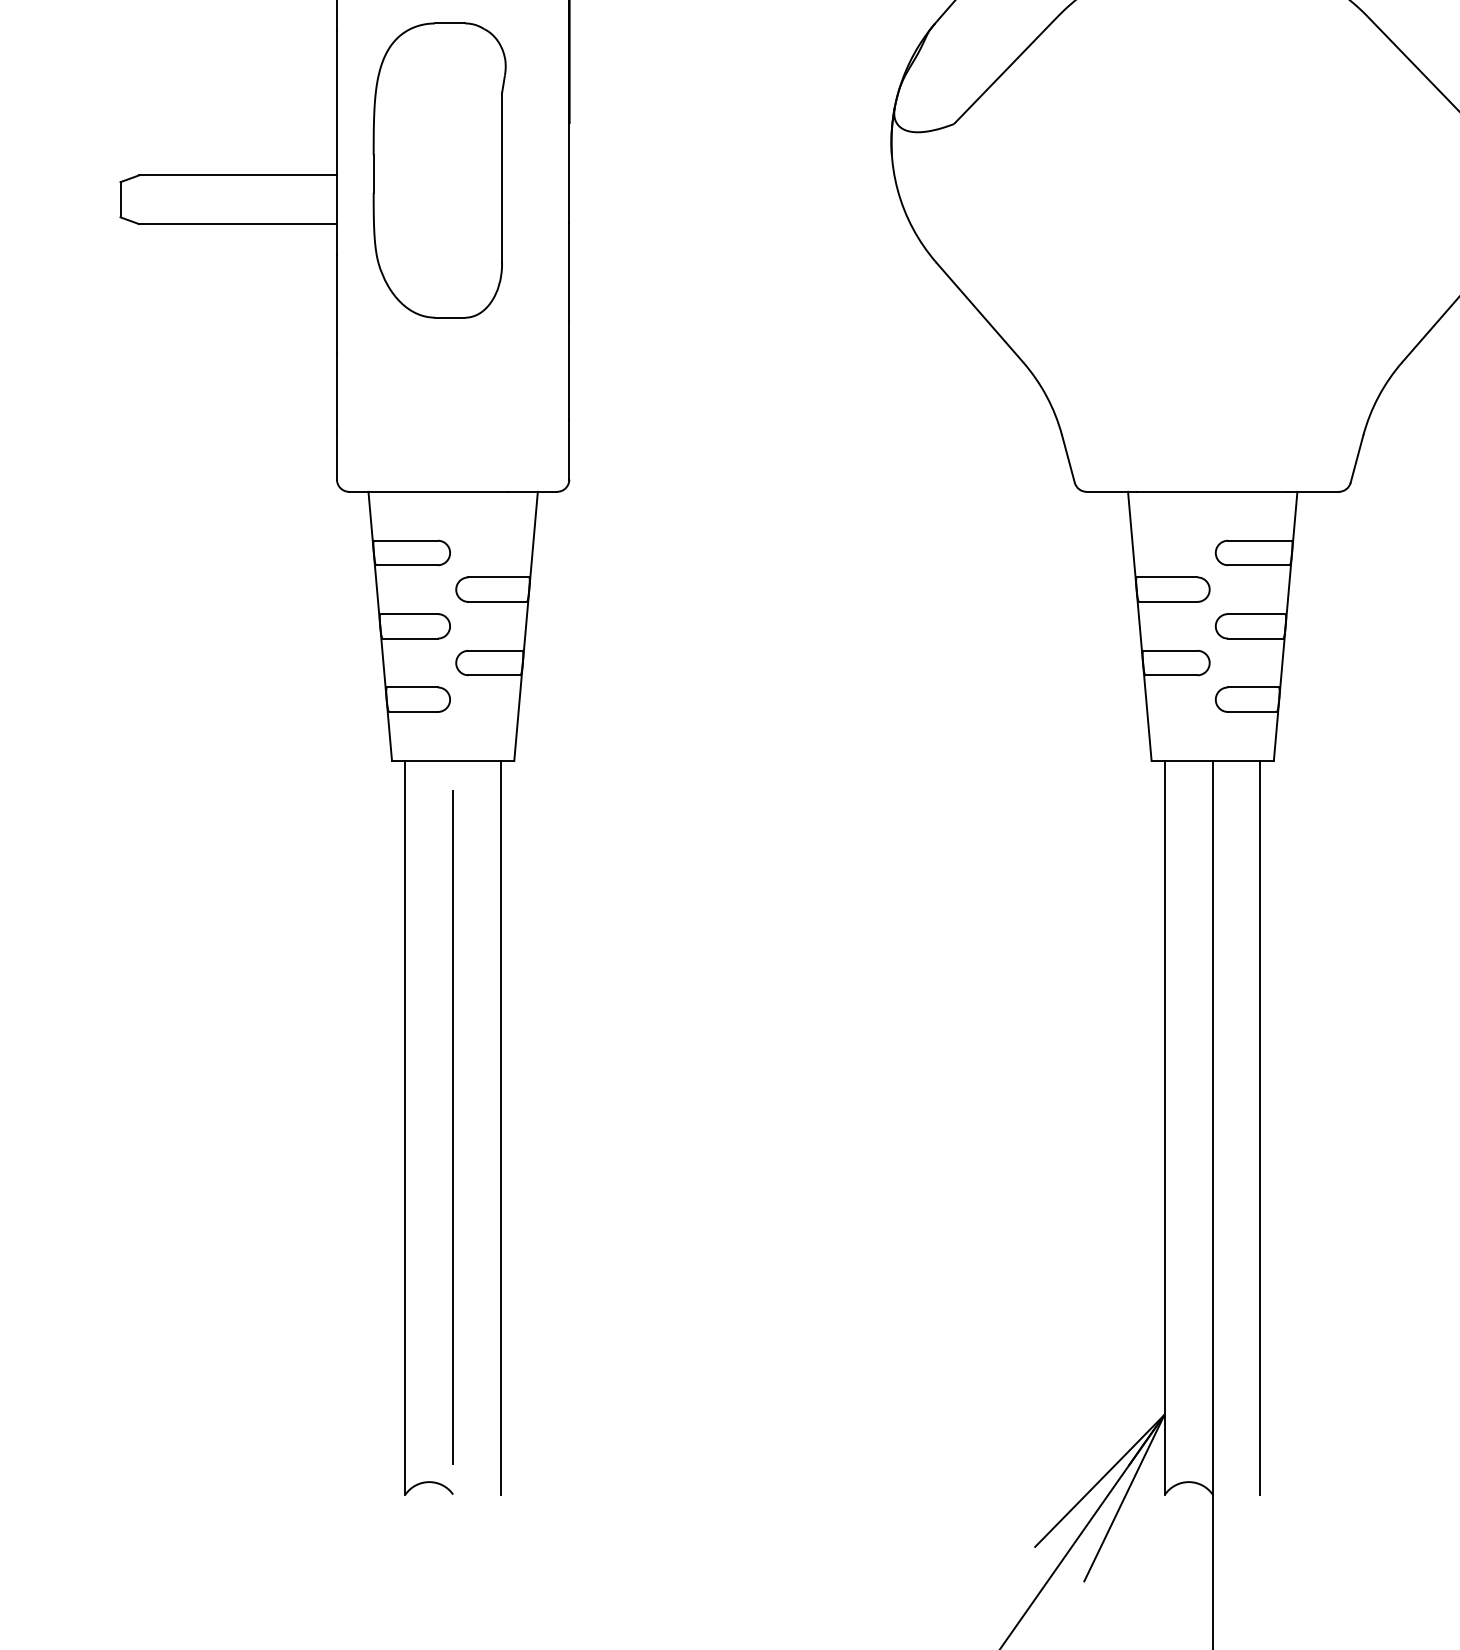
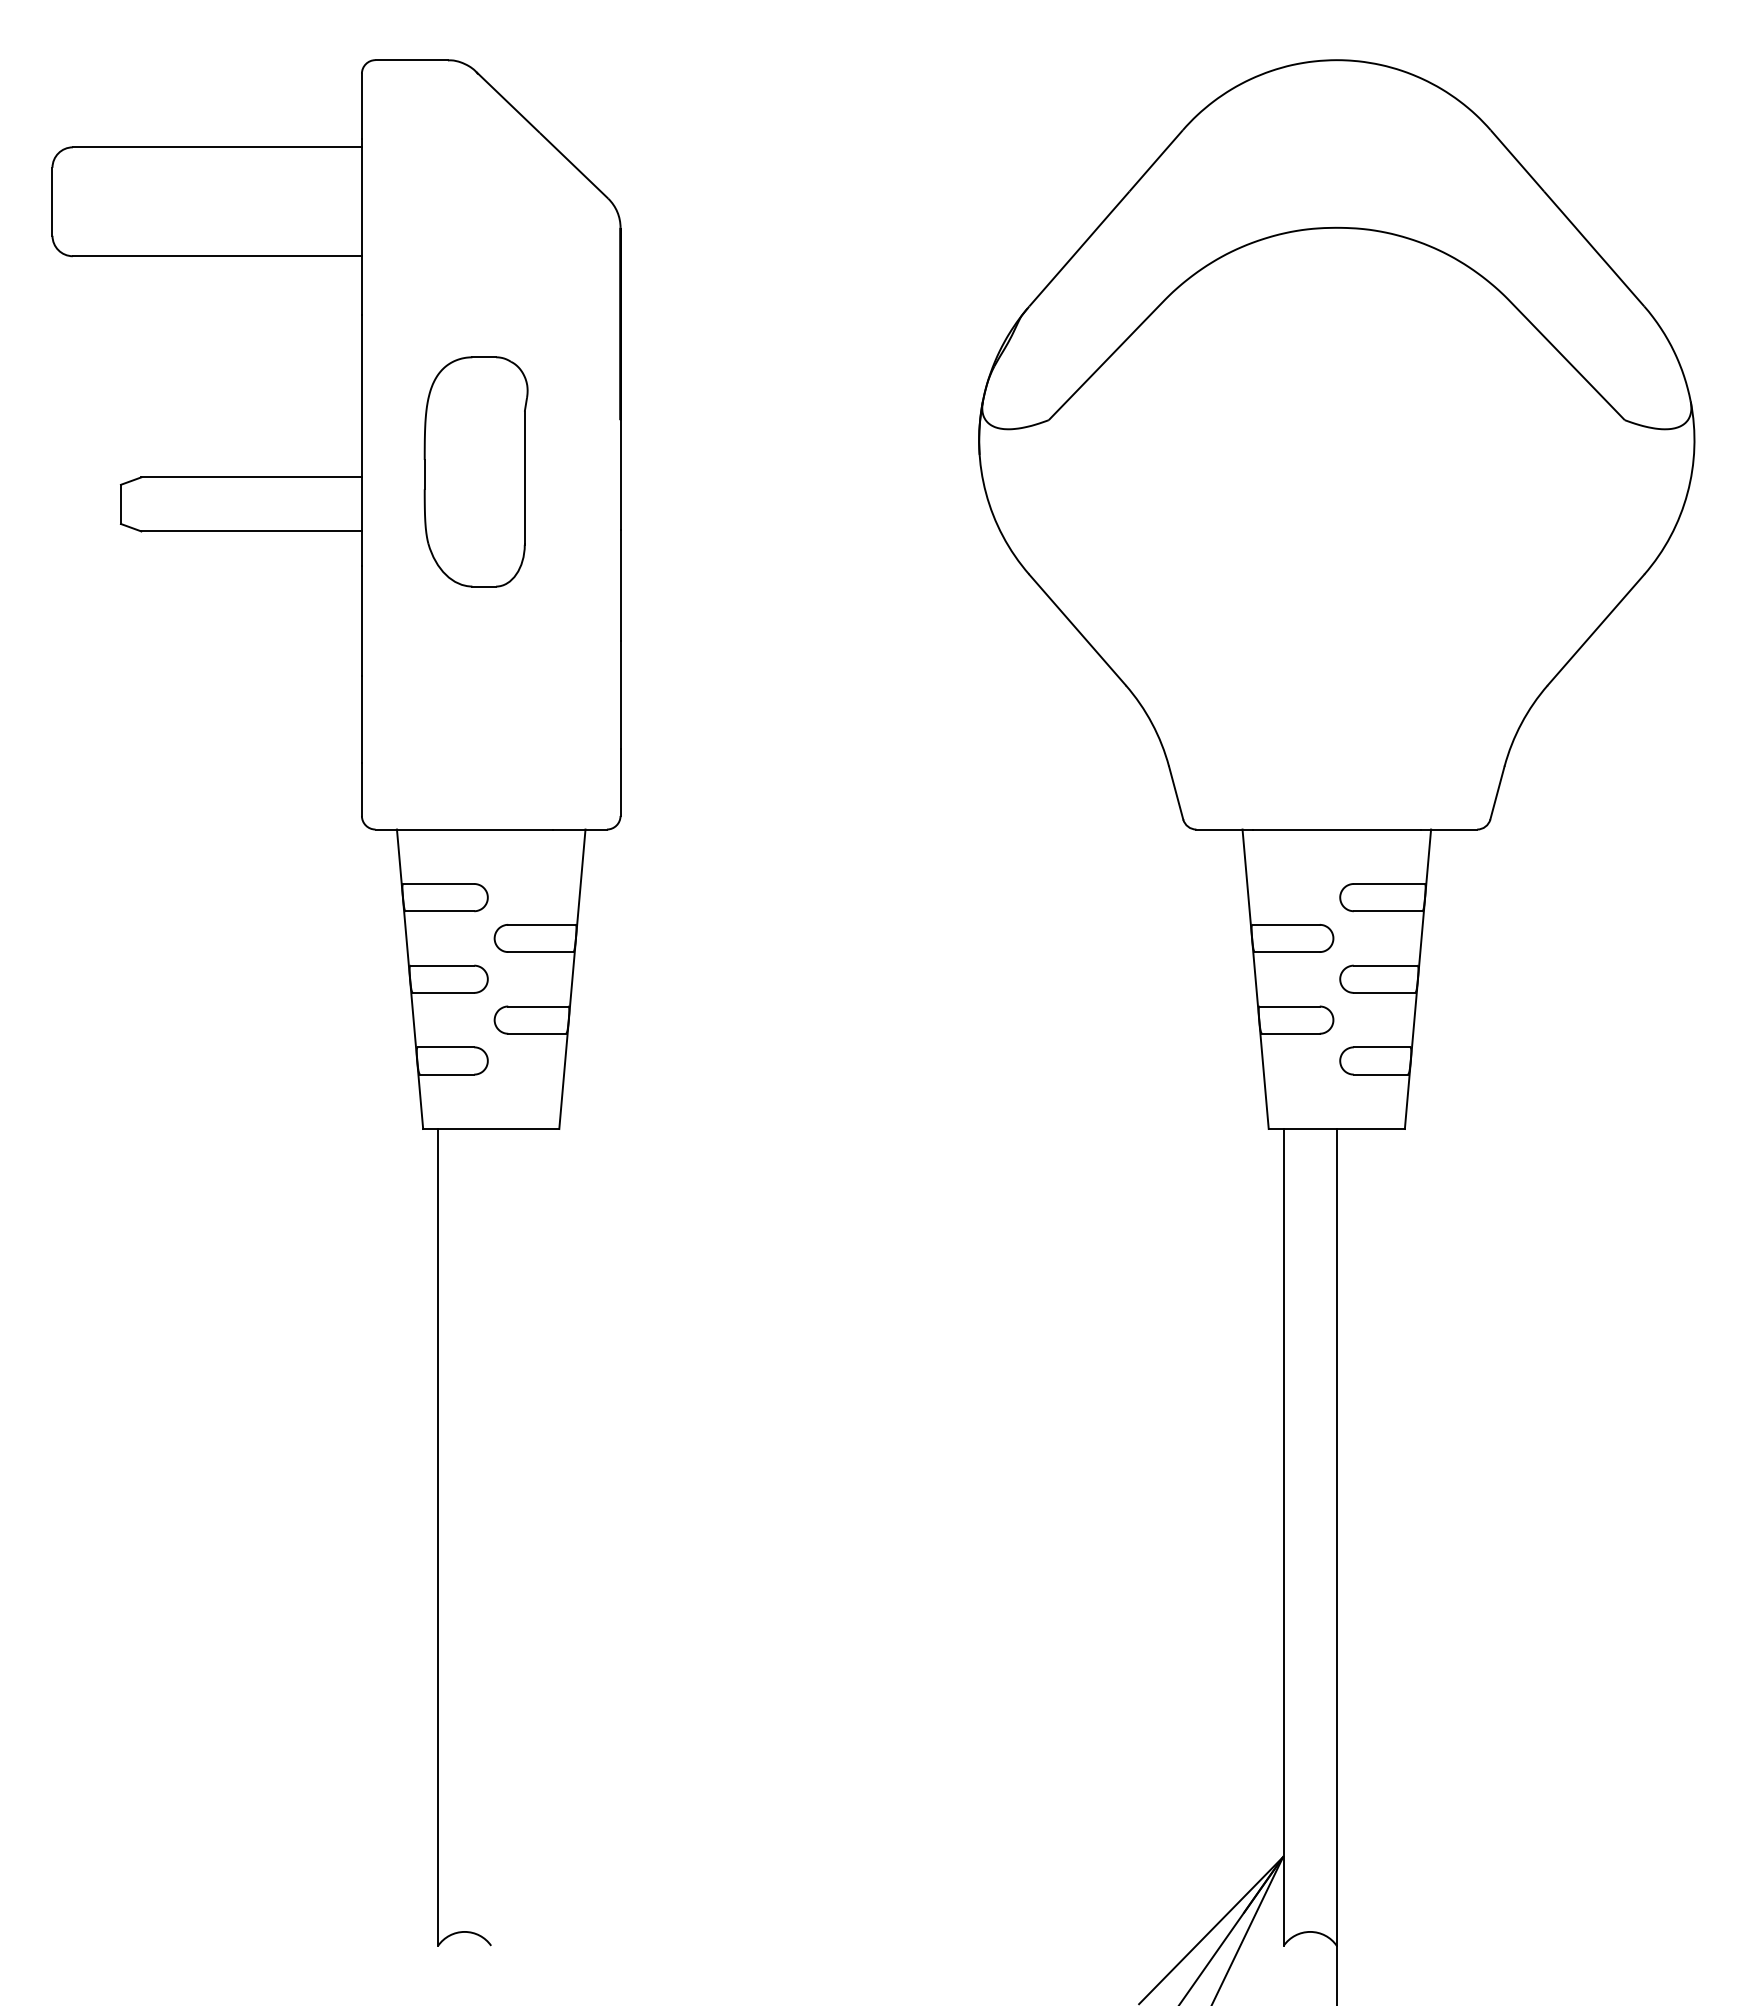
part: (439, 170) -> (475, 471), size x0.7
line: (453, 1127) -> (491, 1537), removed
line: (501, 1127) -> (544, 1537), removed
line: (1260, 1127) -> (1389, 1537), removed

